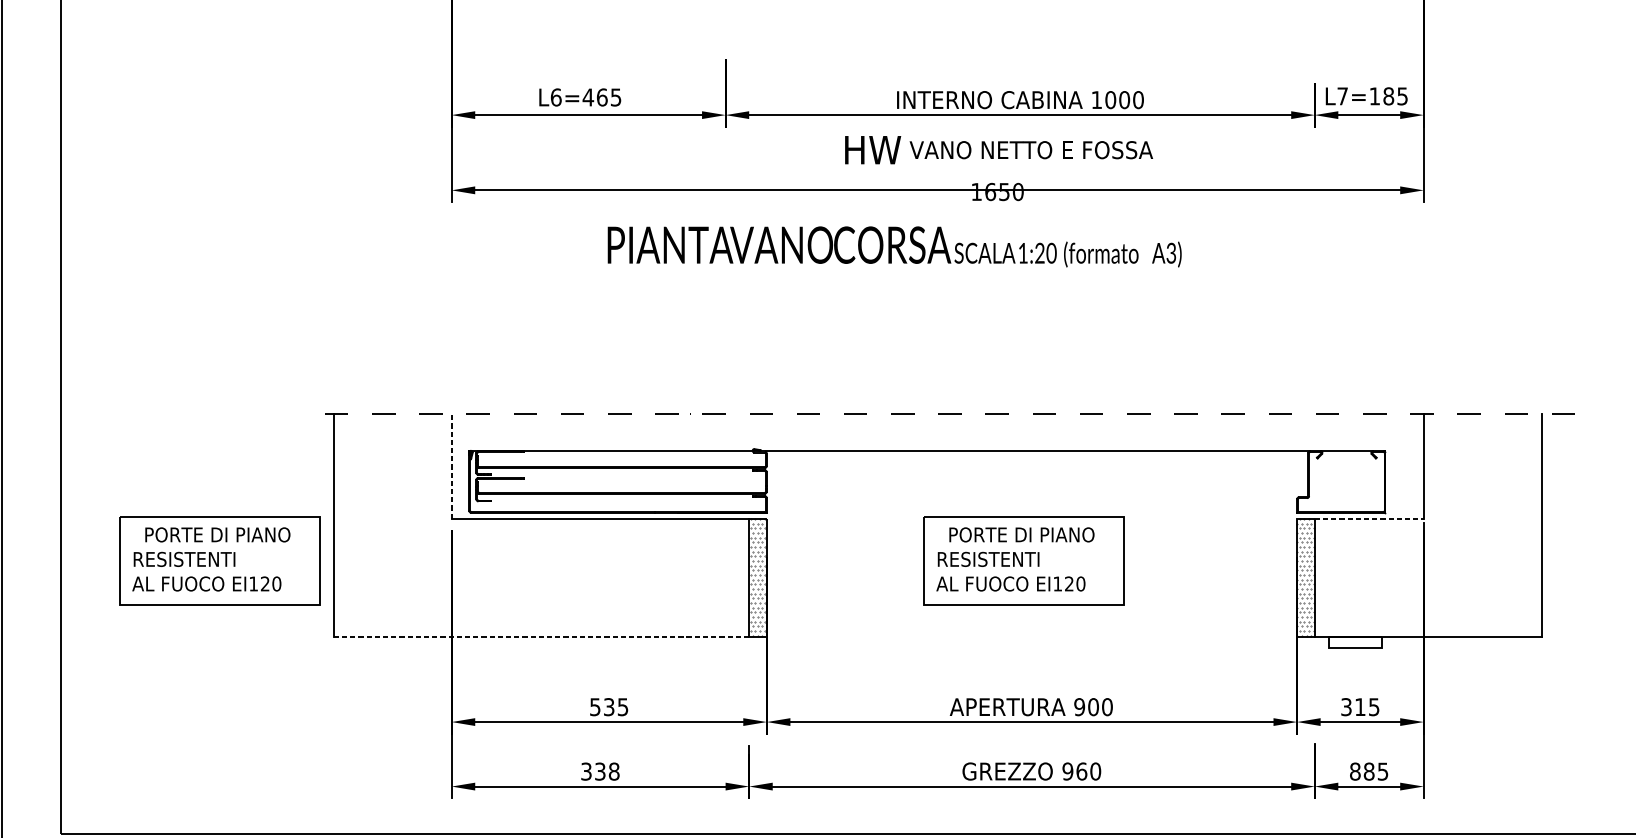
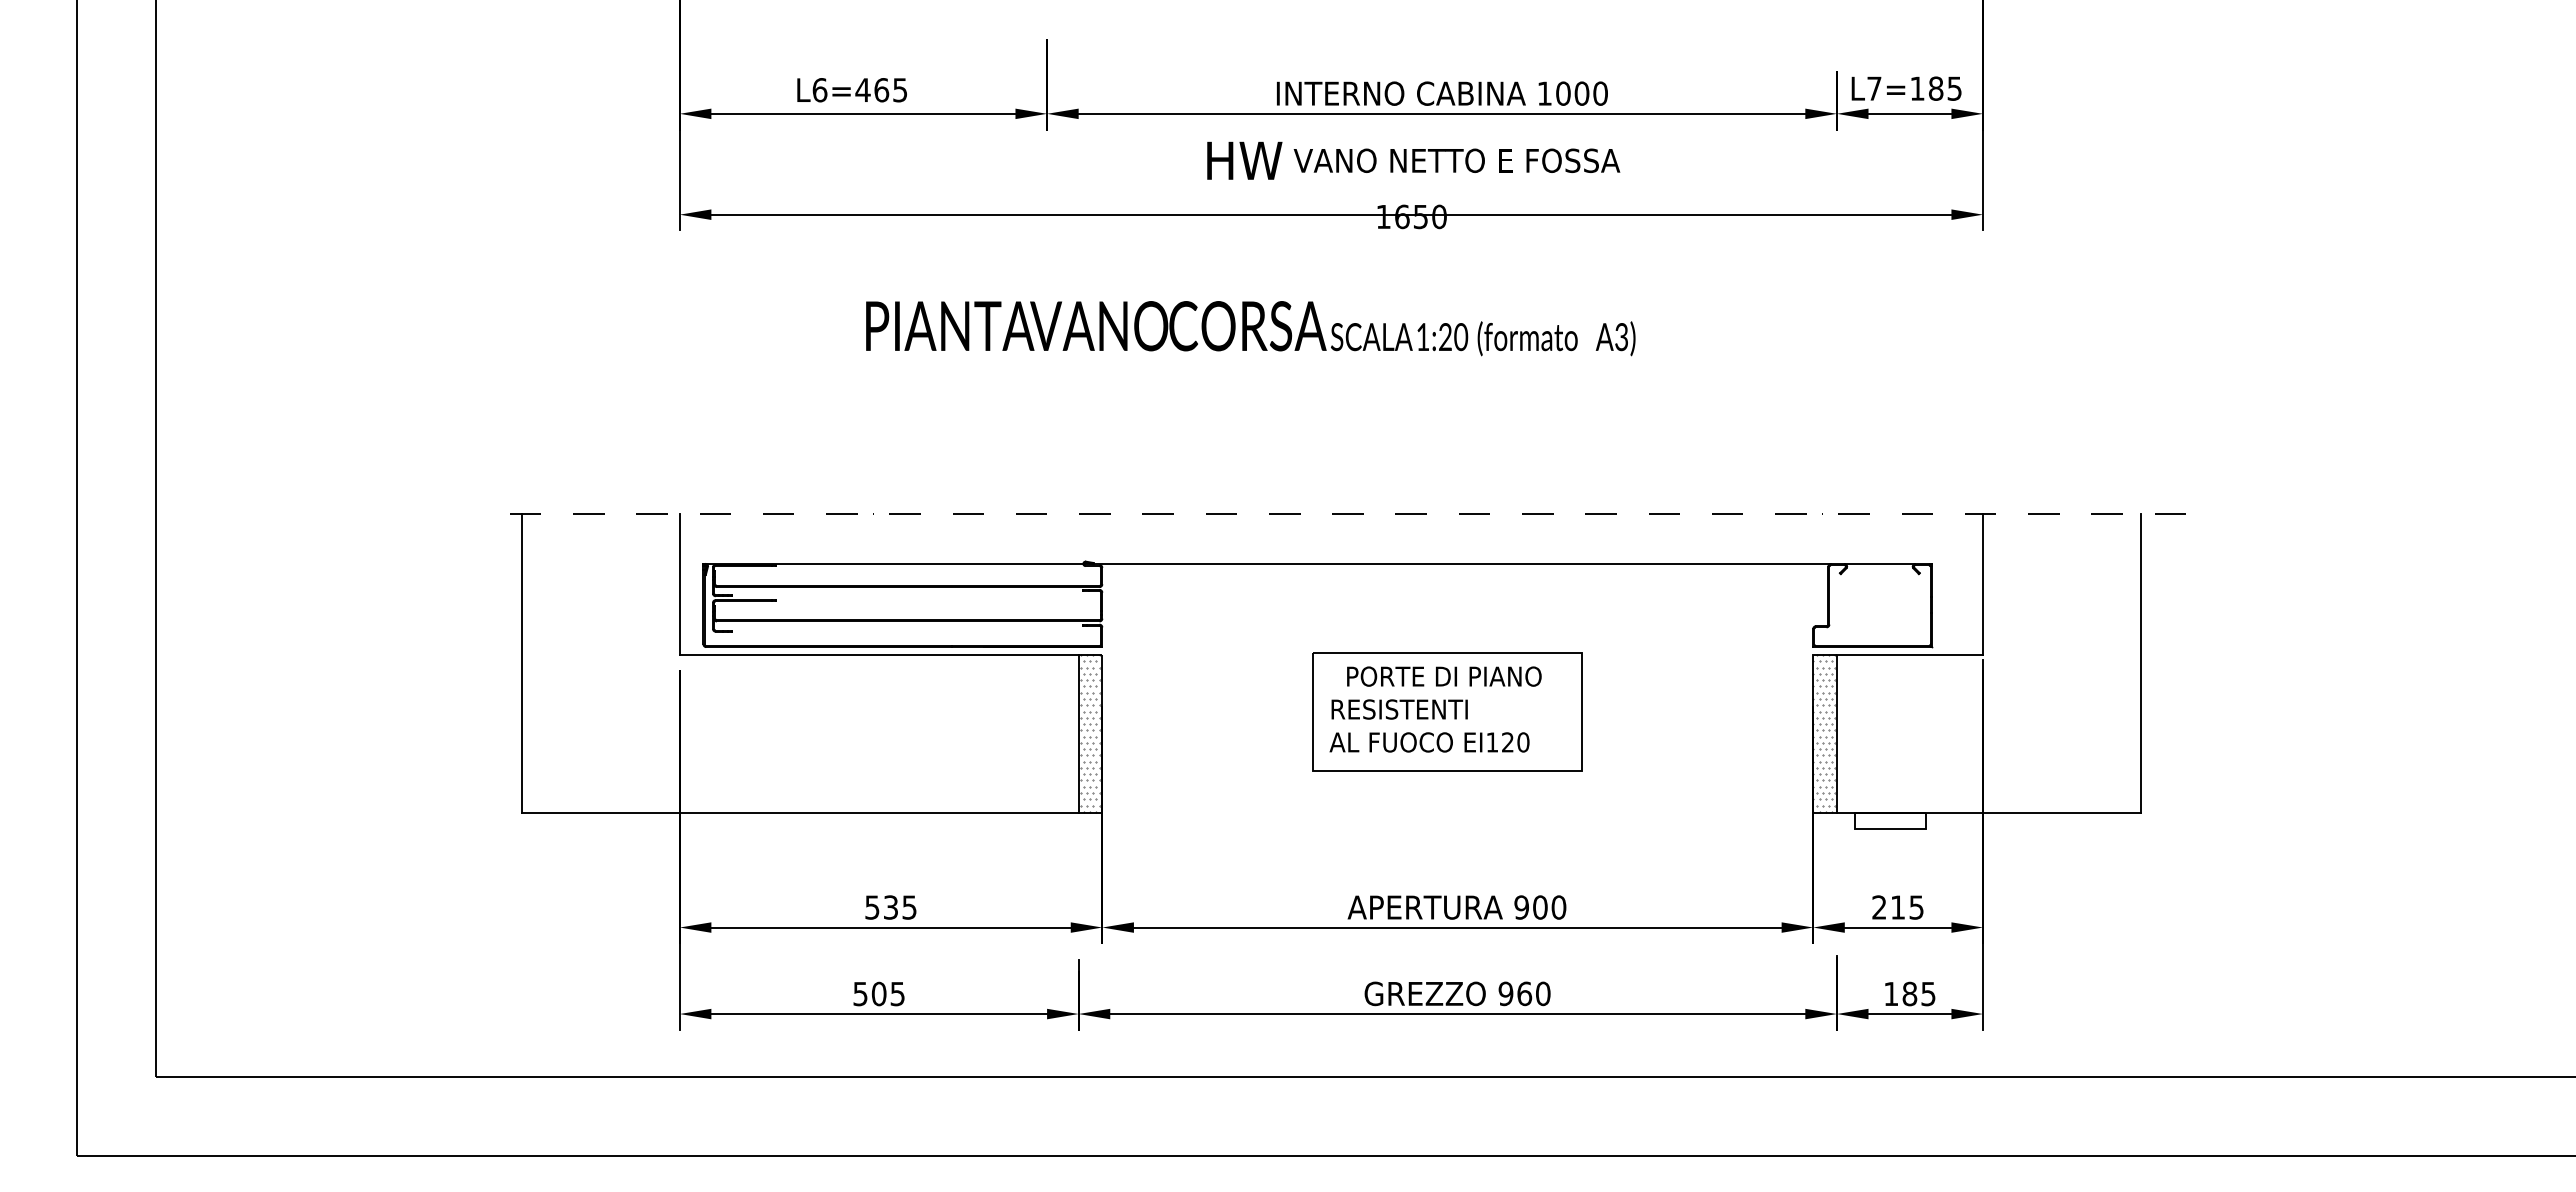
text: (894, 246) -> (1250, 328), moved
line: (451, 466) -> (679, 584), dashed -> solid
line: (1369, 519) -> (1910, 655), dashed -> solid
part: (220, 560) -> (369, 711), removed
line: (540, 636) -> (799, 812), dashed -> solid
text: (1346, 707) -> (1879, 907), 315 -> 215
text: (600, 771) -> (879, 993), 338 -> 505
text: (1355, 771) -> (1891, 993), 885 -> 185

